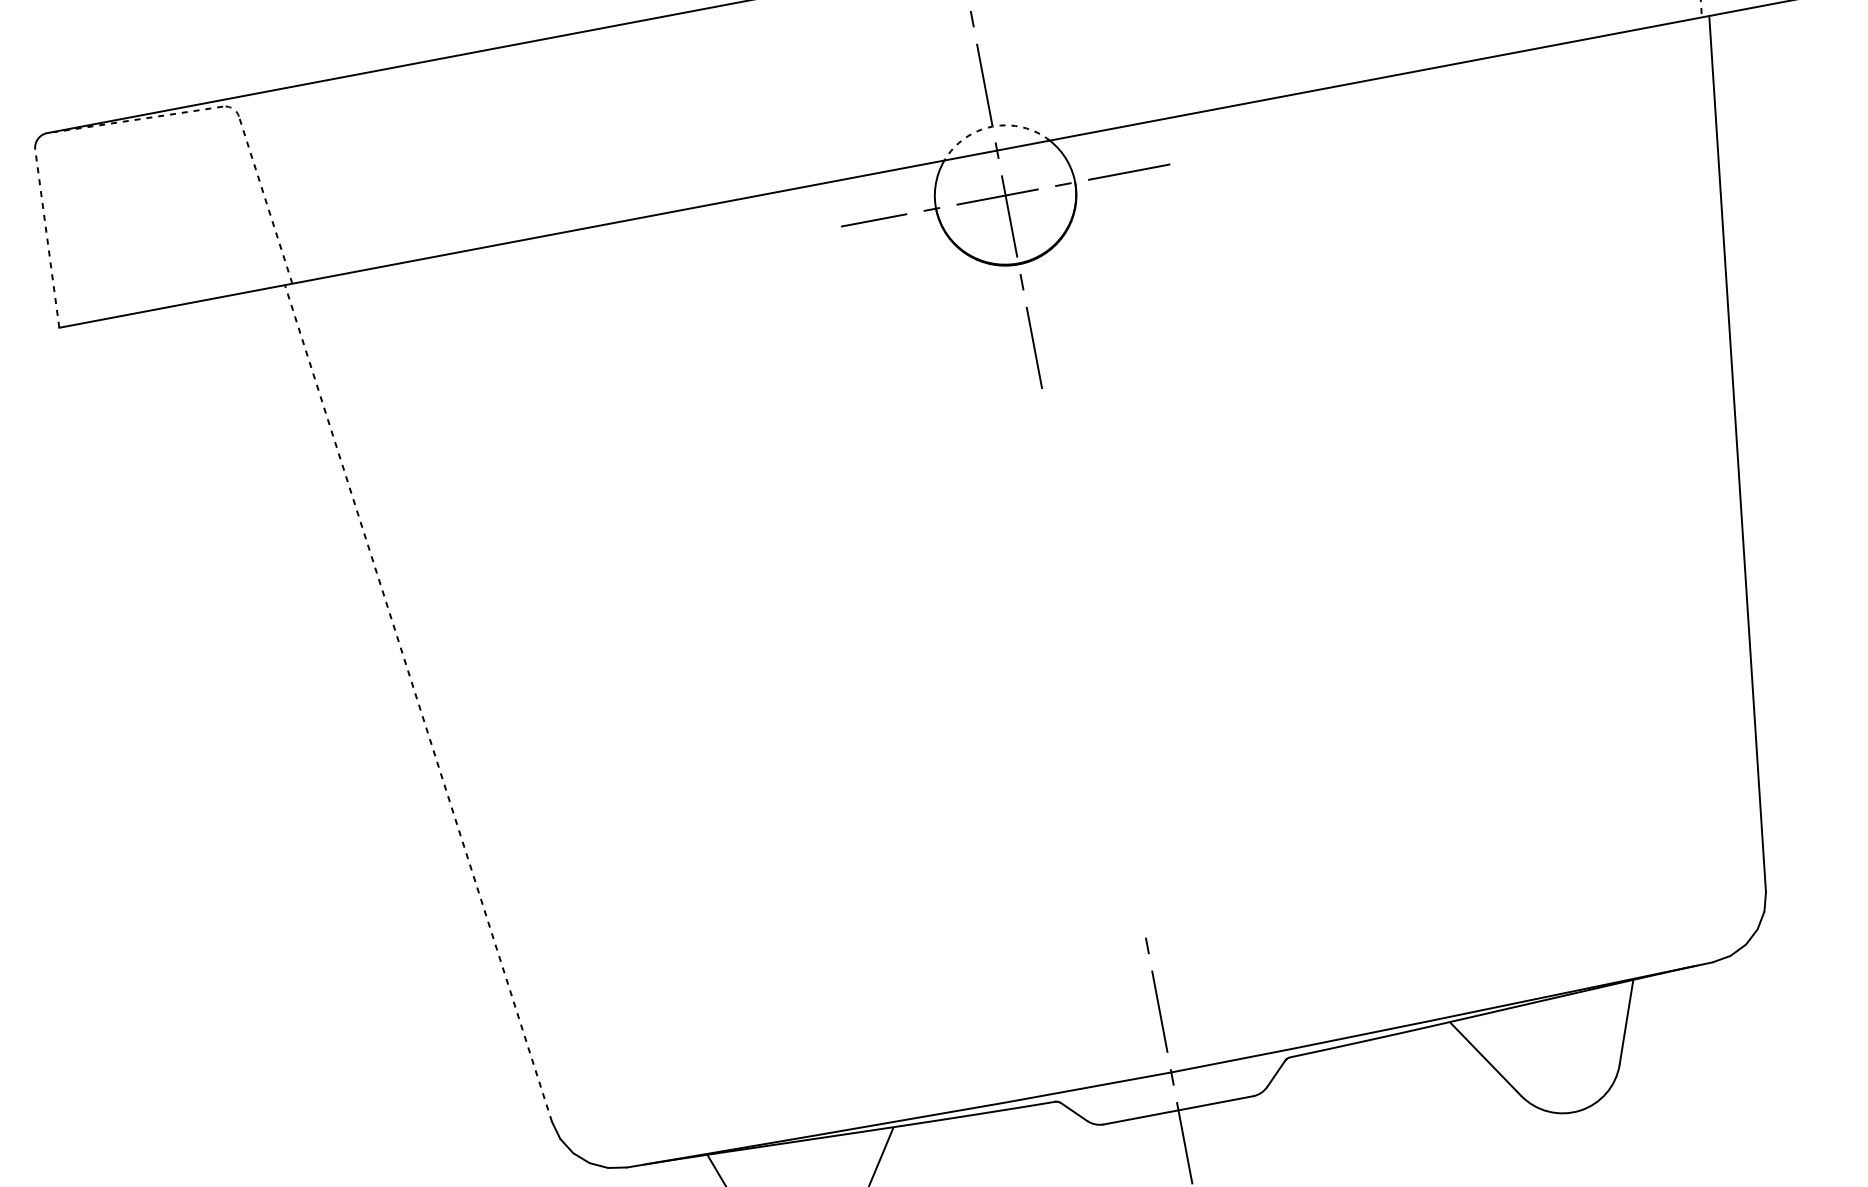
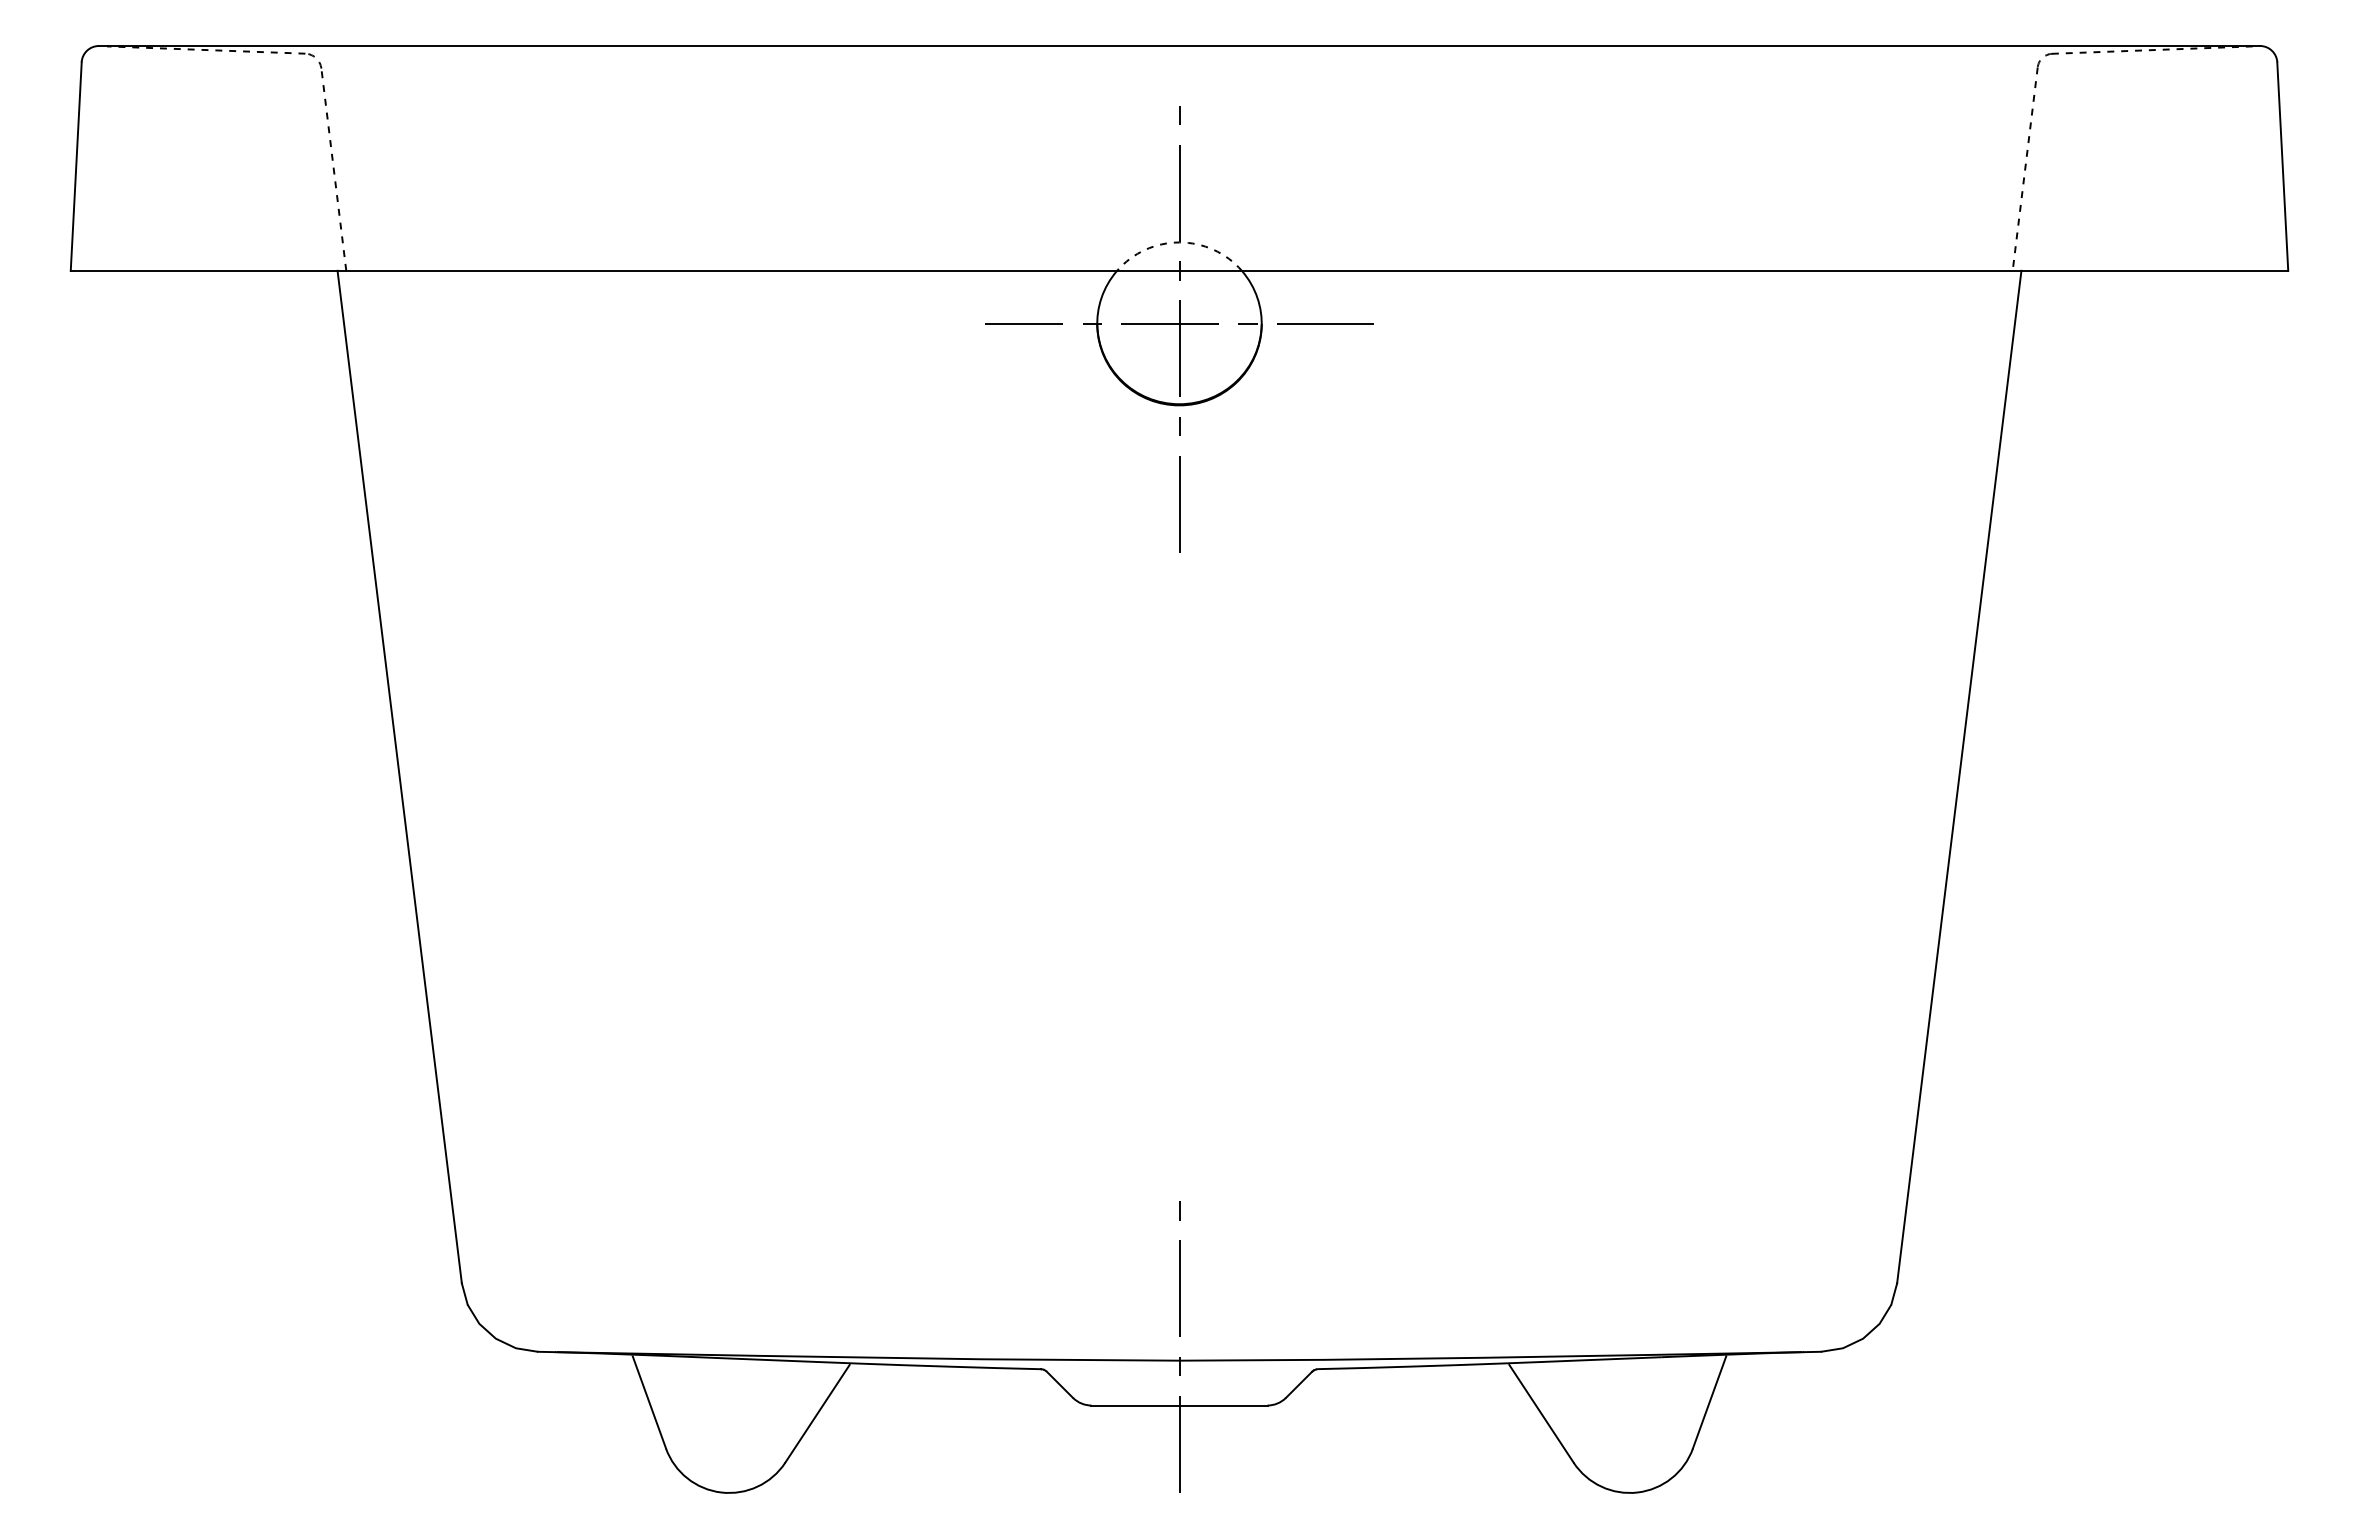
line: (47, 238) -> (76, 166), dashed -> solid
line: (418, 702) -> (399, 776), dashed -> solid

